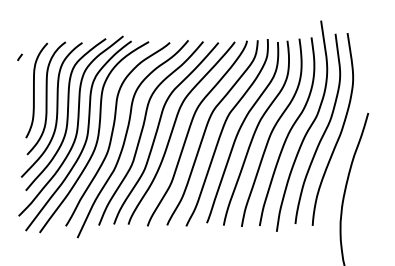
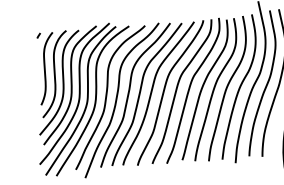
line: (19, 57) -> (38, 35), moved

